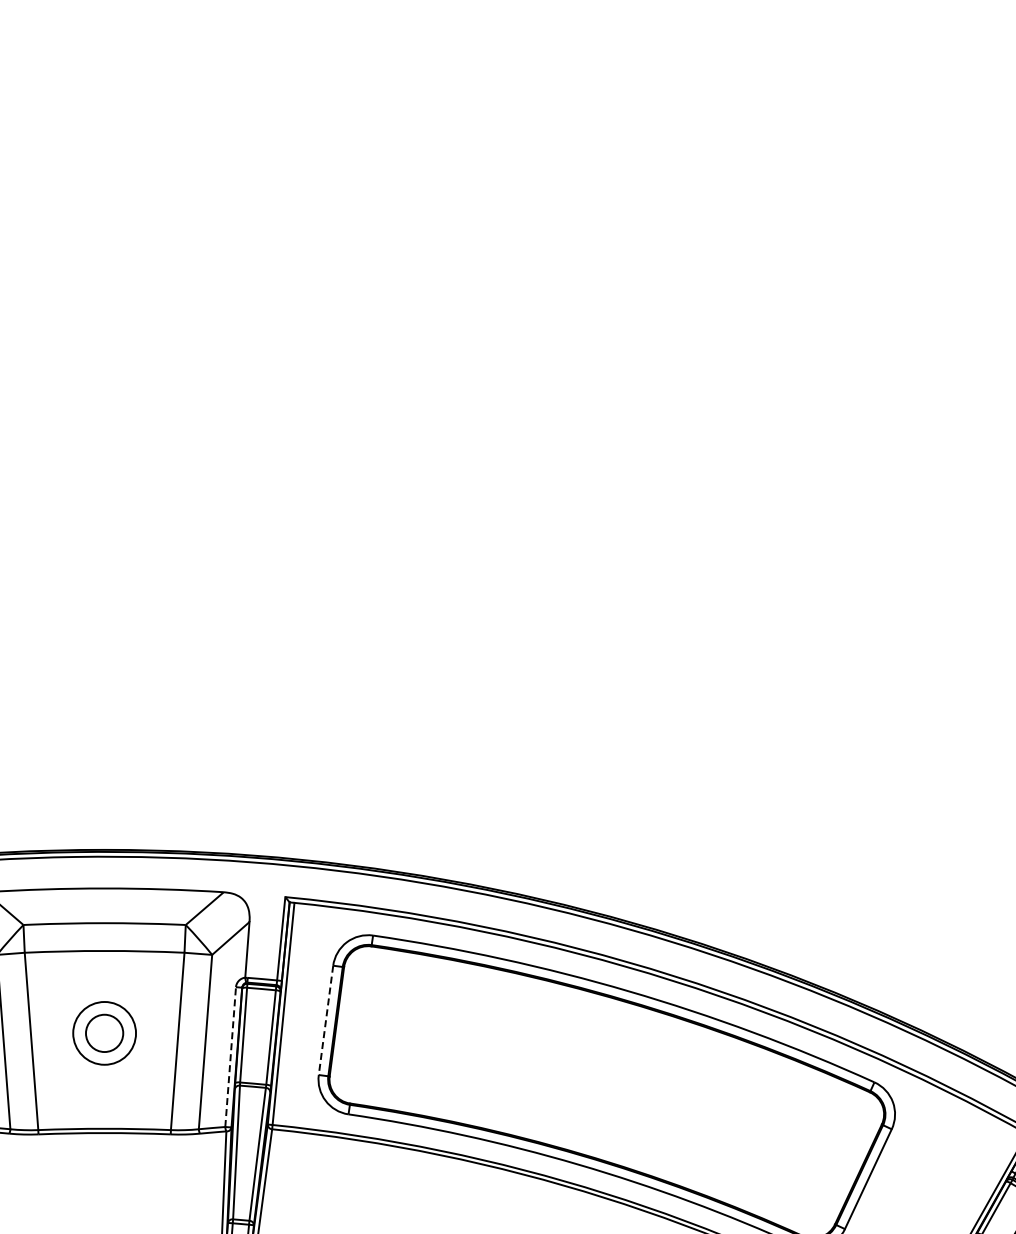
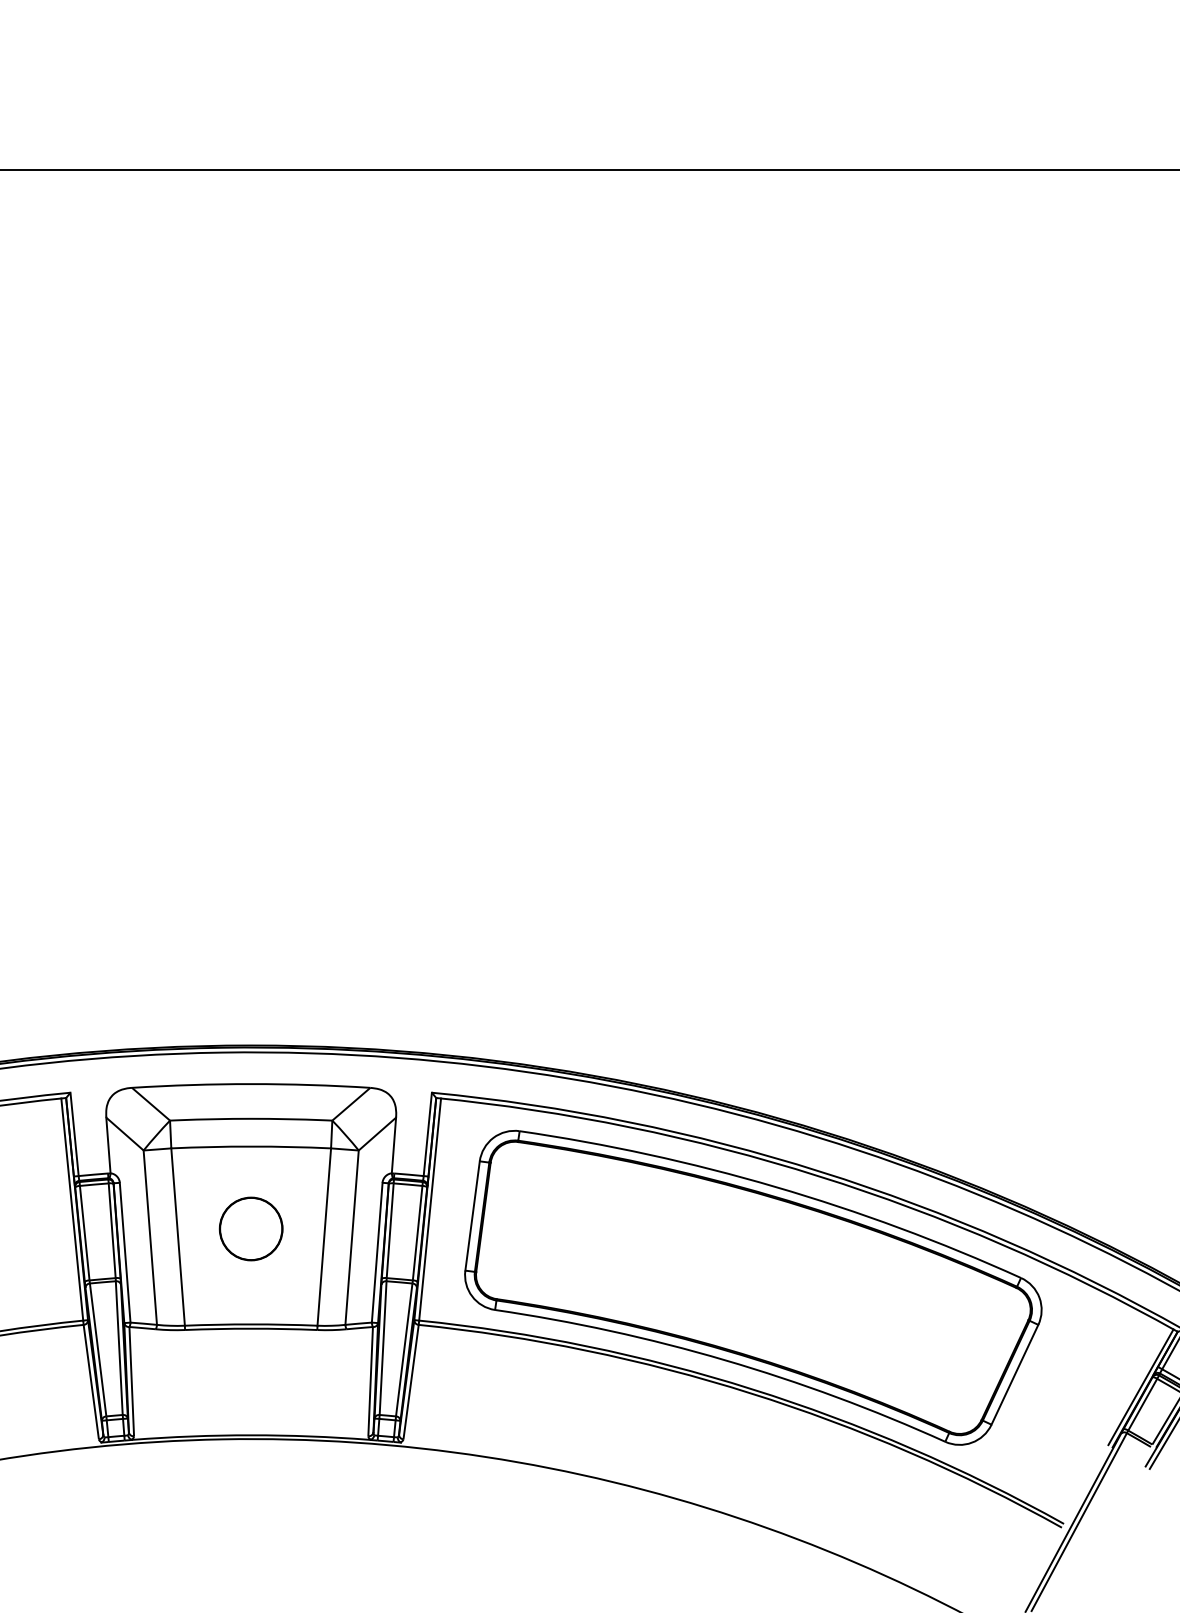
line: (325, 1020) -> (472, 1216), dashed -> solid
circle: (104, 1032) -> (251, 1228), size x1.67
line: (230, 1056) -> (377, 1252), dashed -> solid

